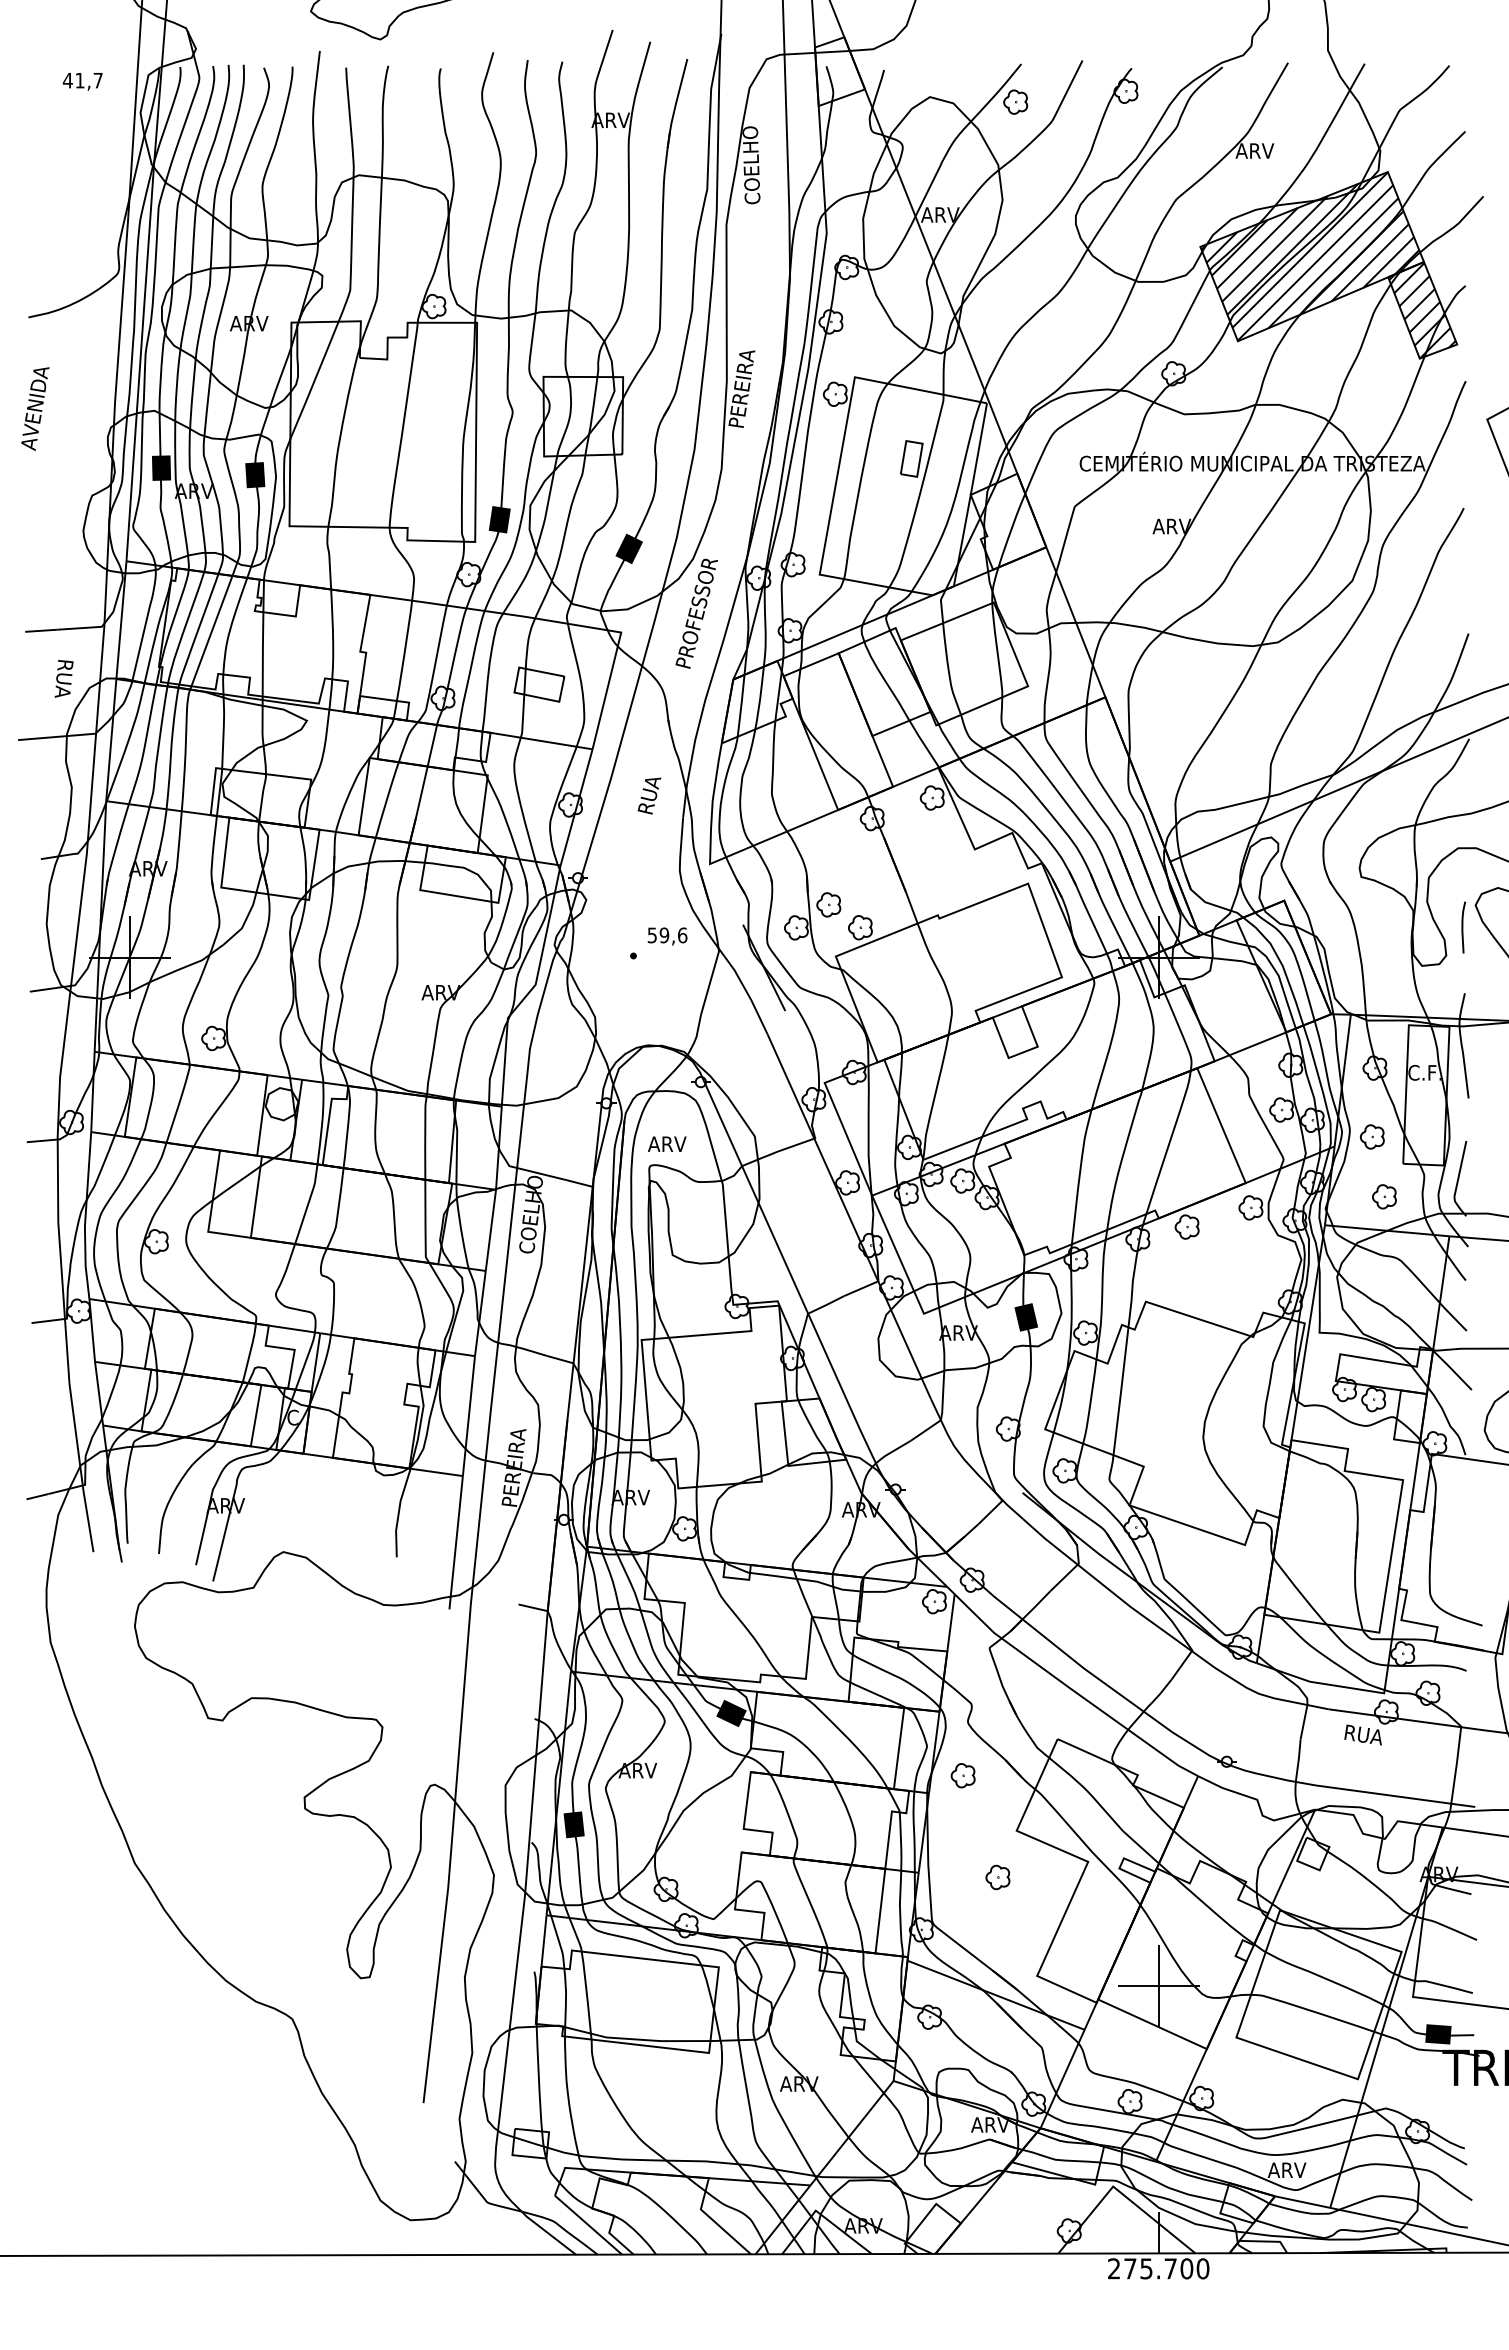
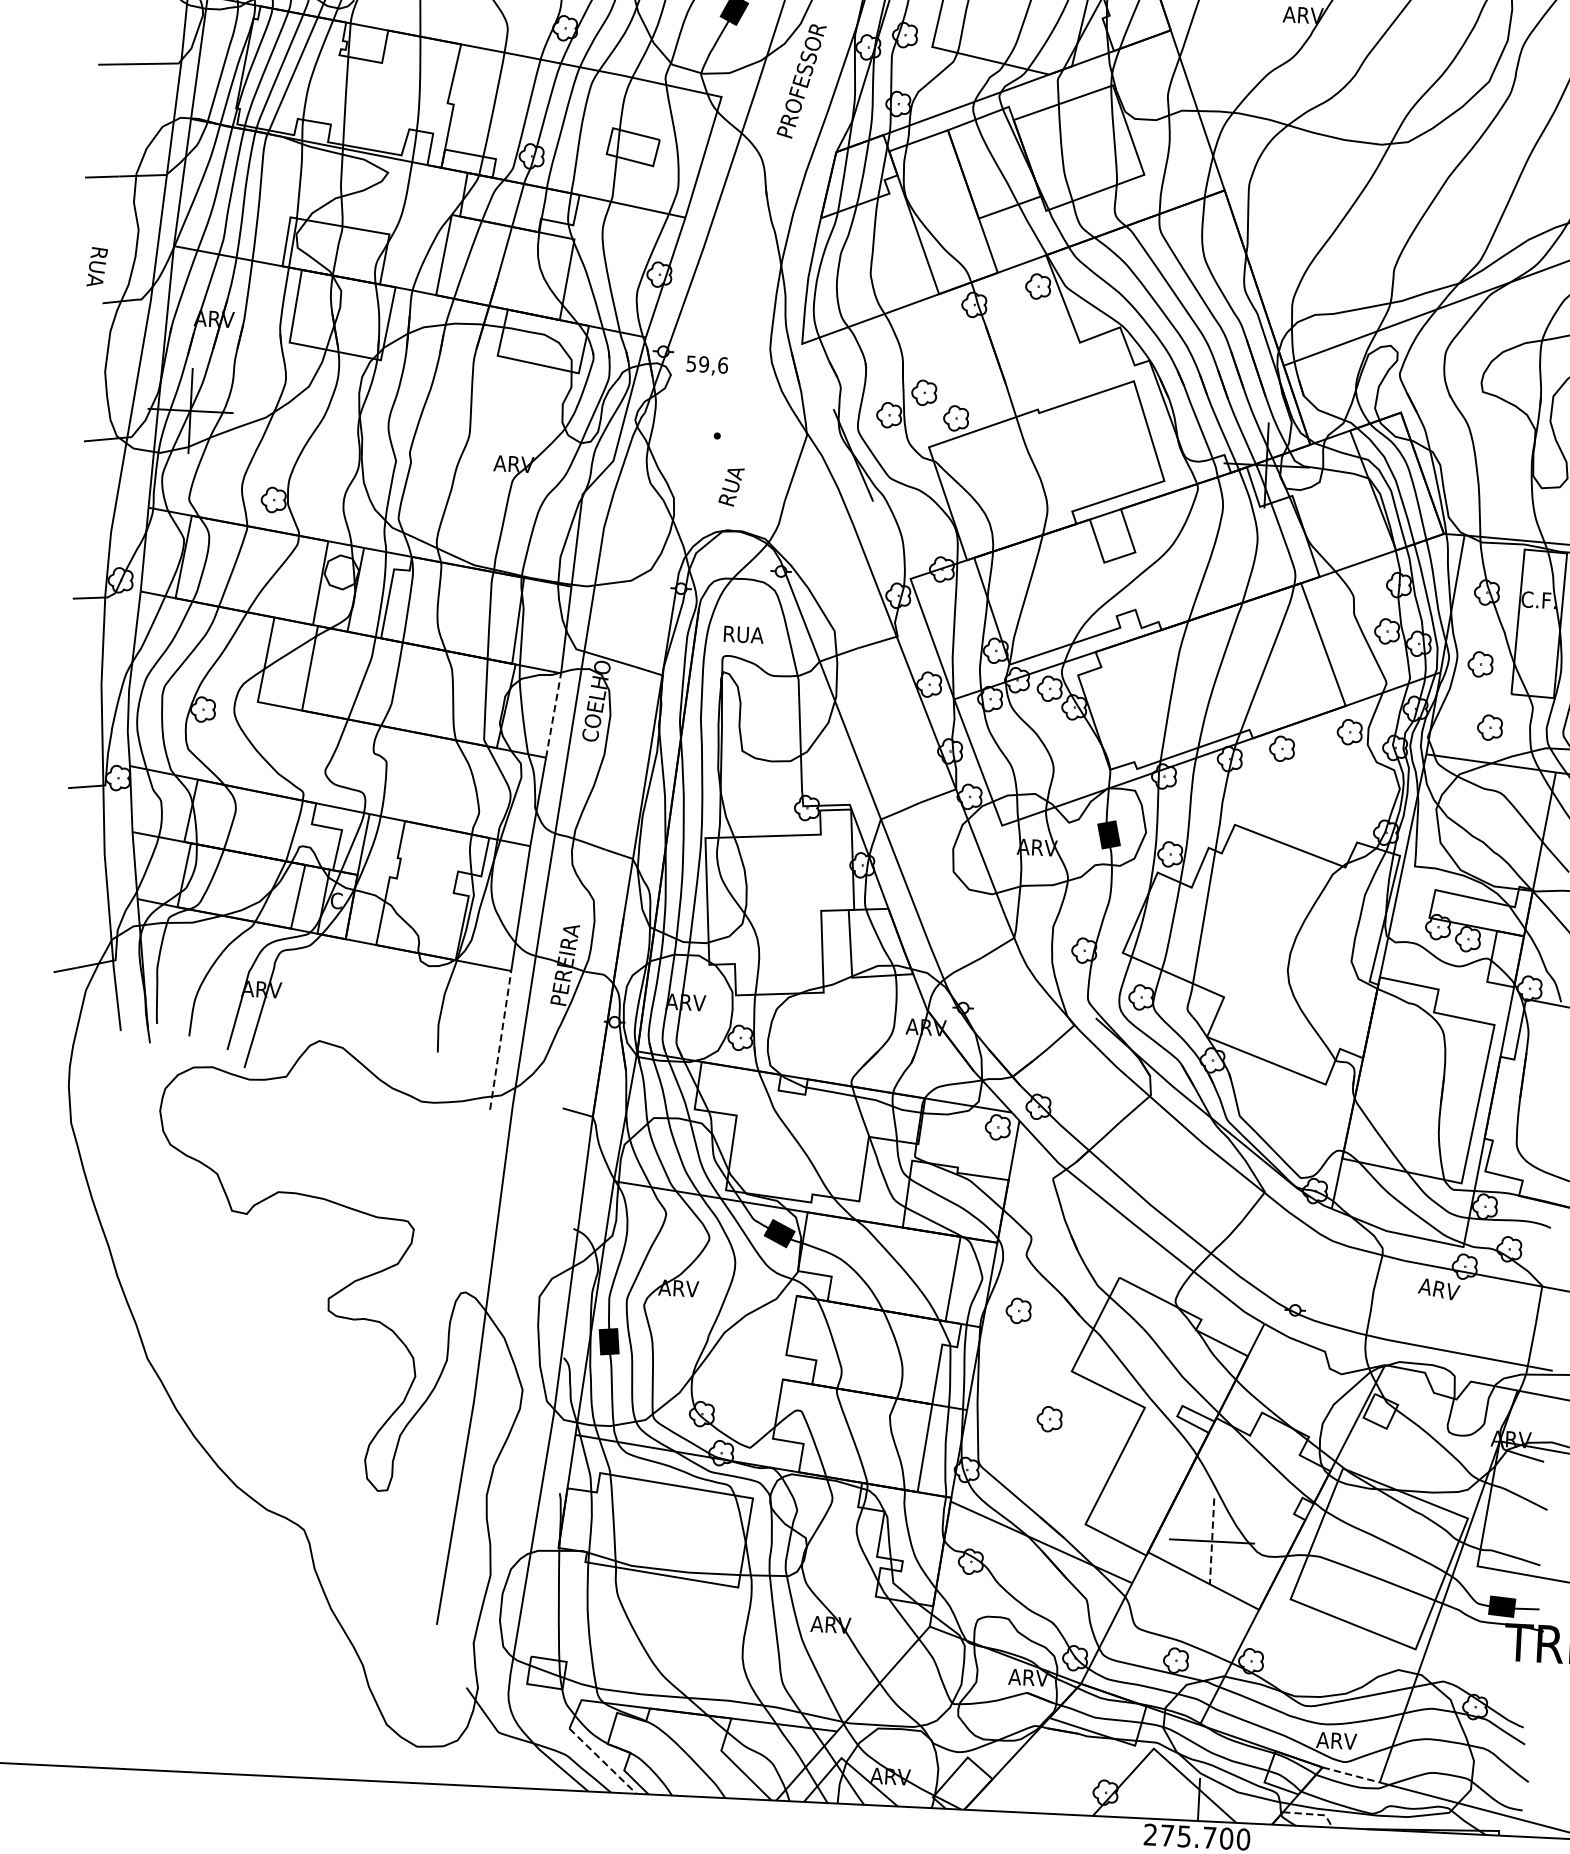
text: (63, 678) -> (96, 266), moved
text: (649, 795) -> (731, 486), moved
text: (667, 936) -> (707, 365), moved
text: (667, 1144) -> (742, 635), ARV -> RUA
line: (490, 1230) -> (553, 715), solid -> dashed
line: (456, 1541) -> (501, 1039), solid -> dashed
text: (1362, 1734) -> (1438, 1289), RUA -> ARV
line: (1158, 1986) -> (1211, 1541), solid -> dashed
line: (1303, 2202) -> (1352, 1775), solid -> dashed
line: (588, 2225) -> (602, 1761), solid -> dashed
line: (1267, 2241) -> (1312, 1814), solid -> dashed

